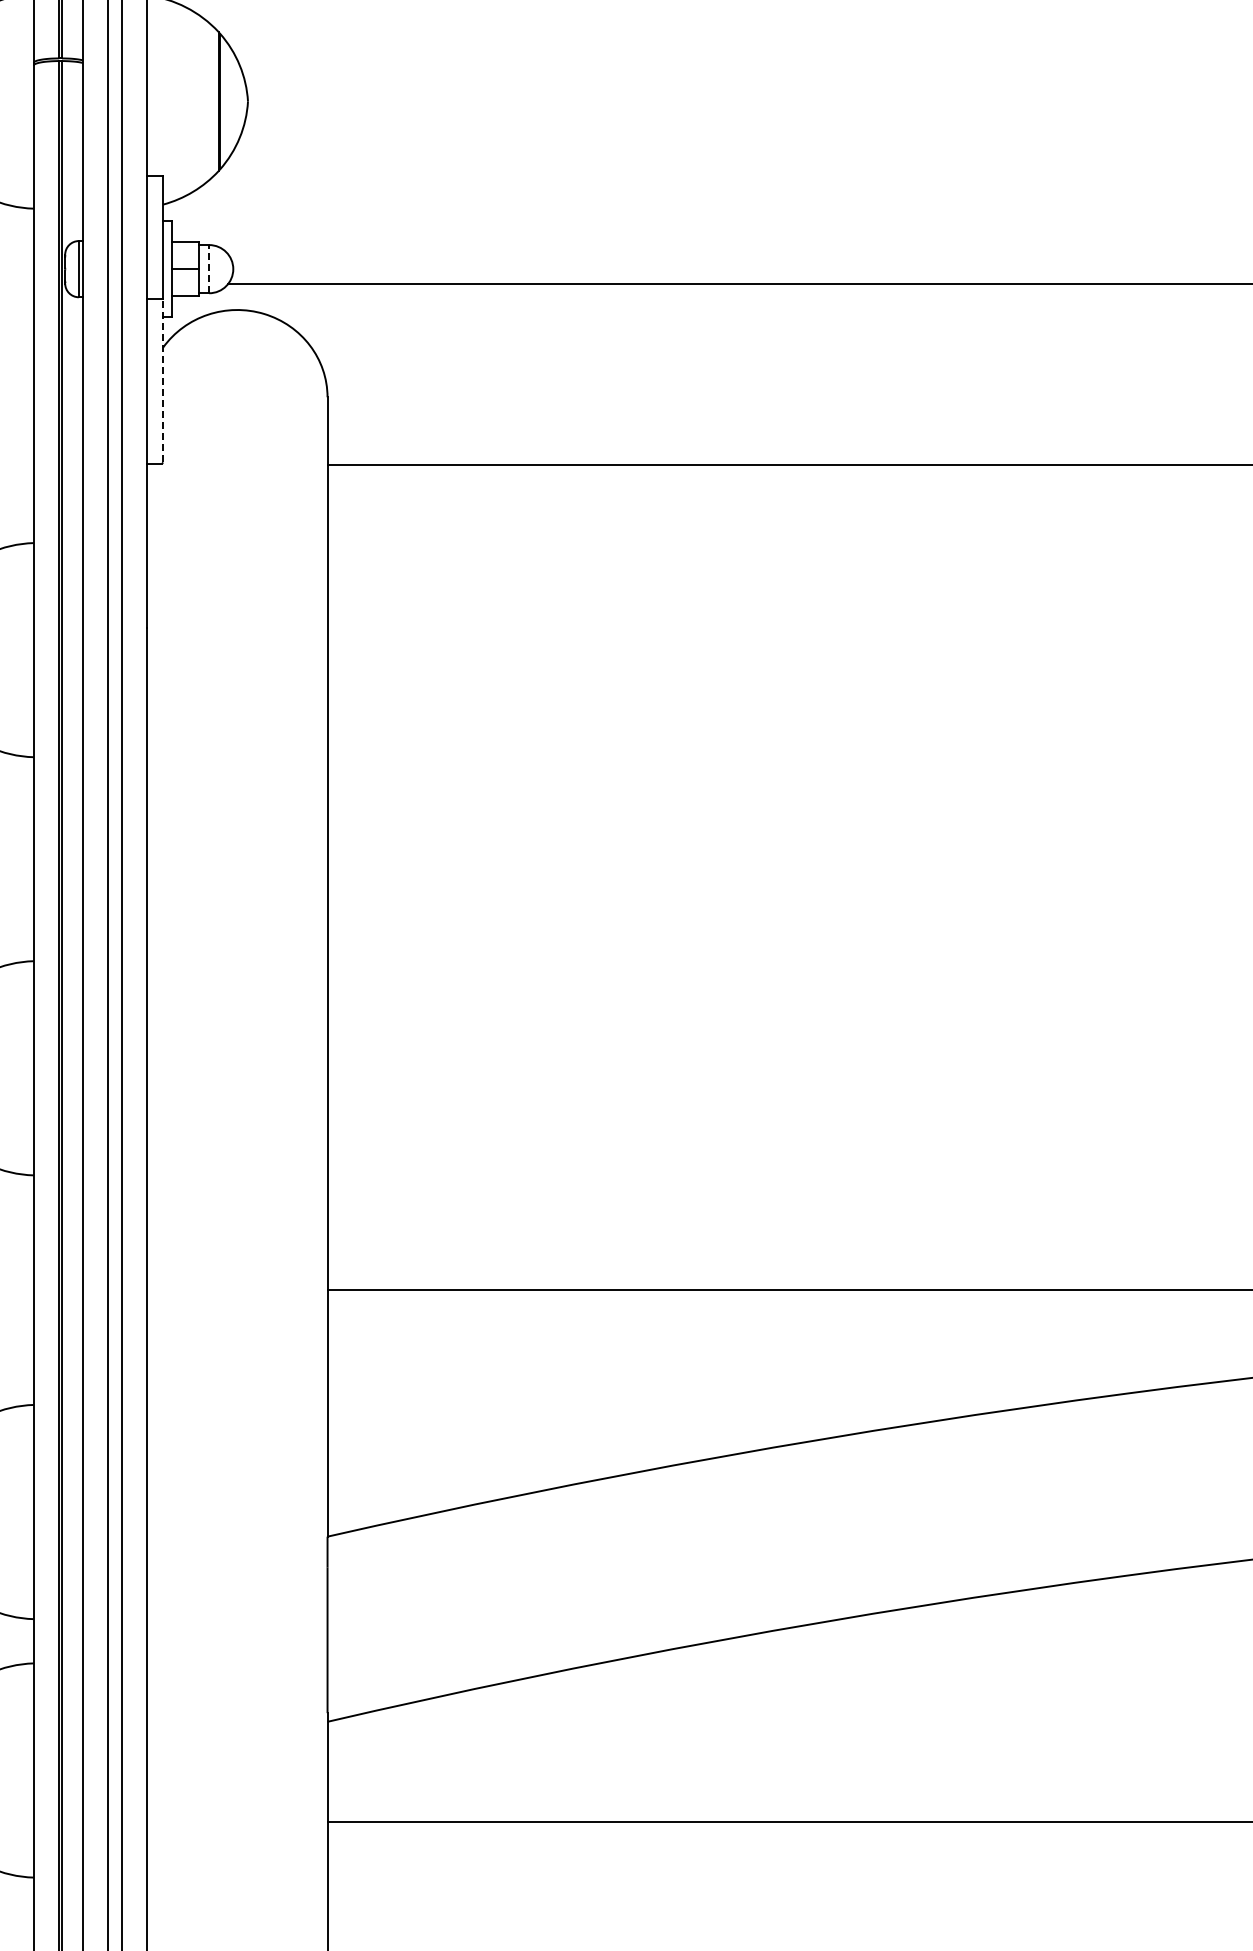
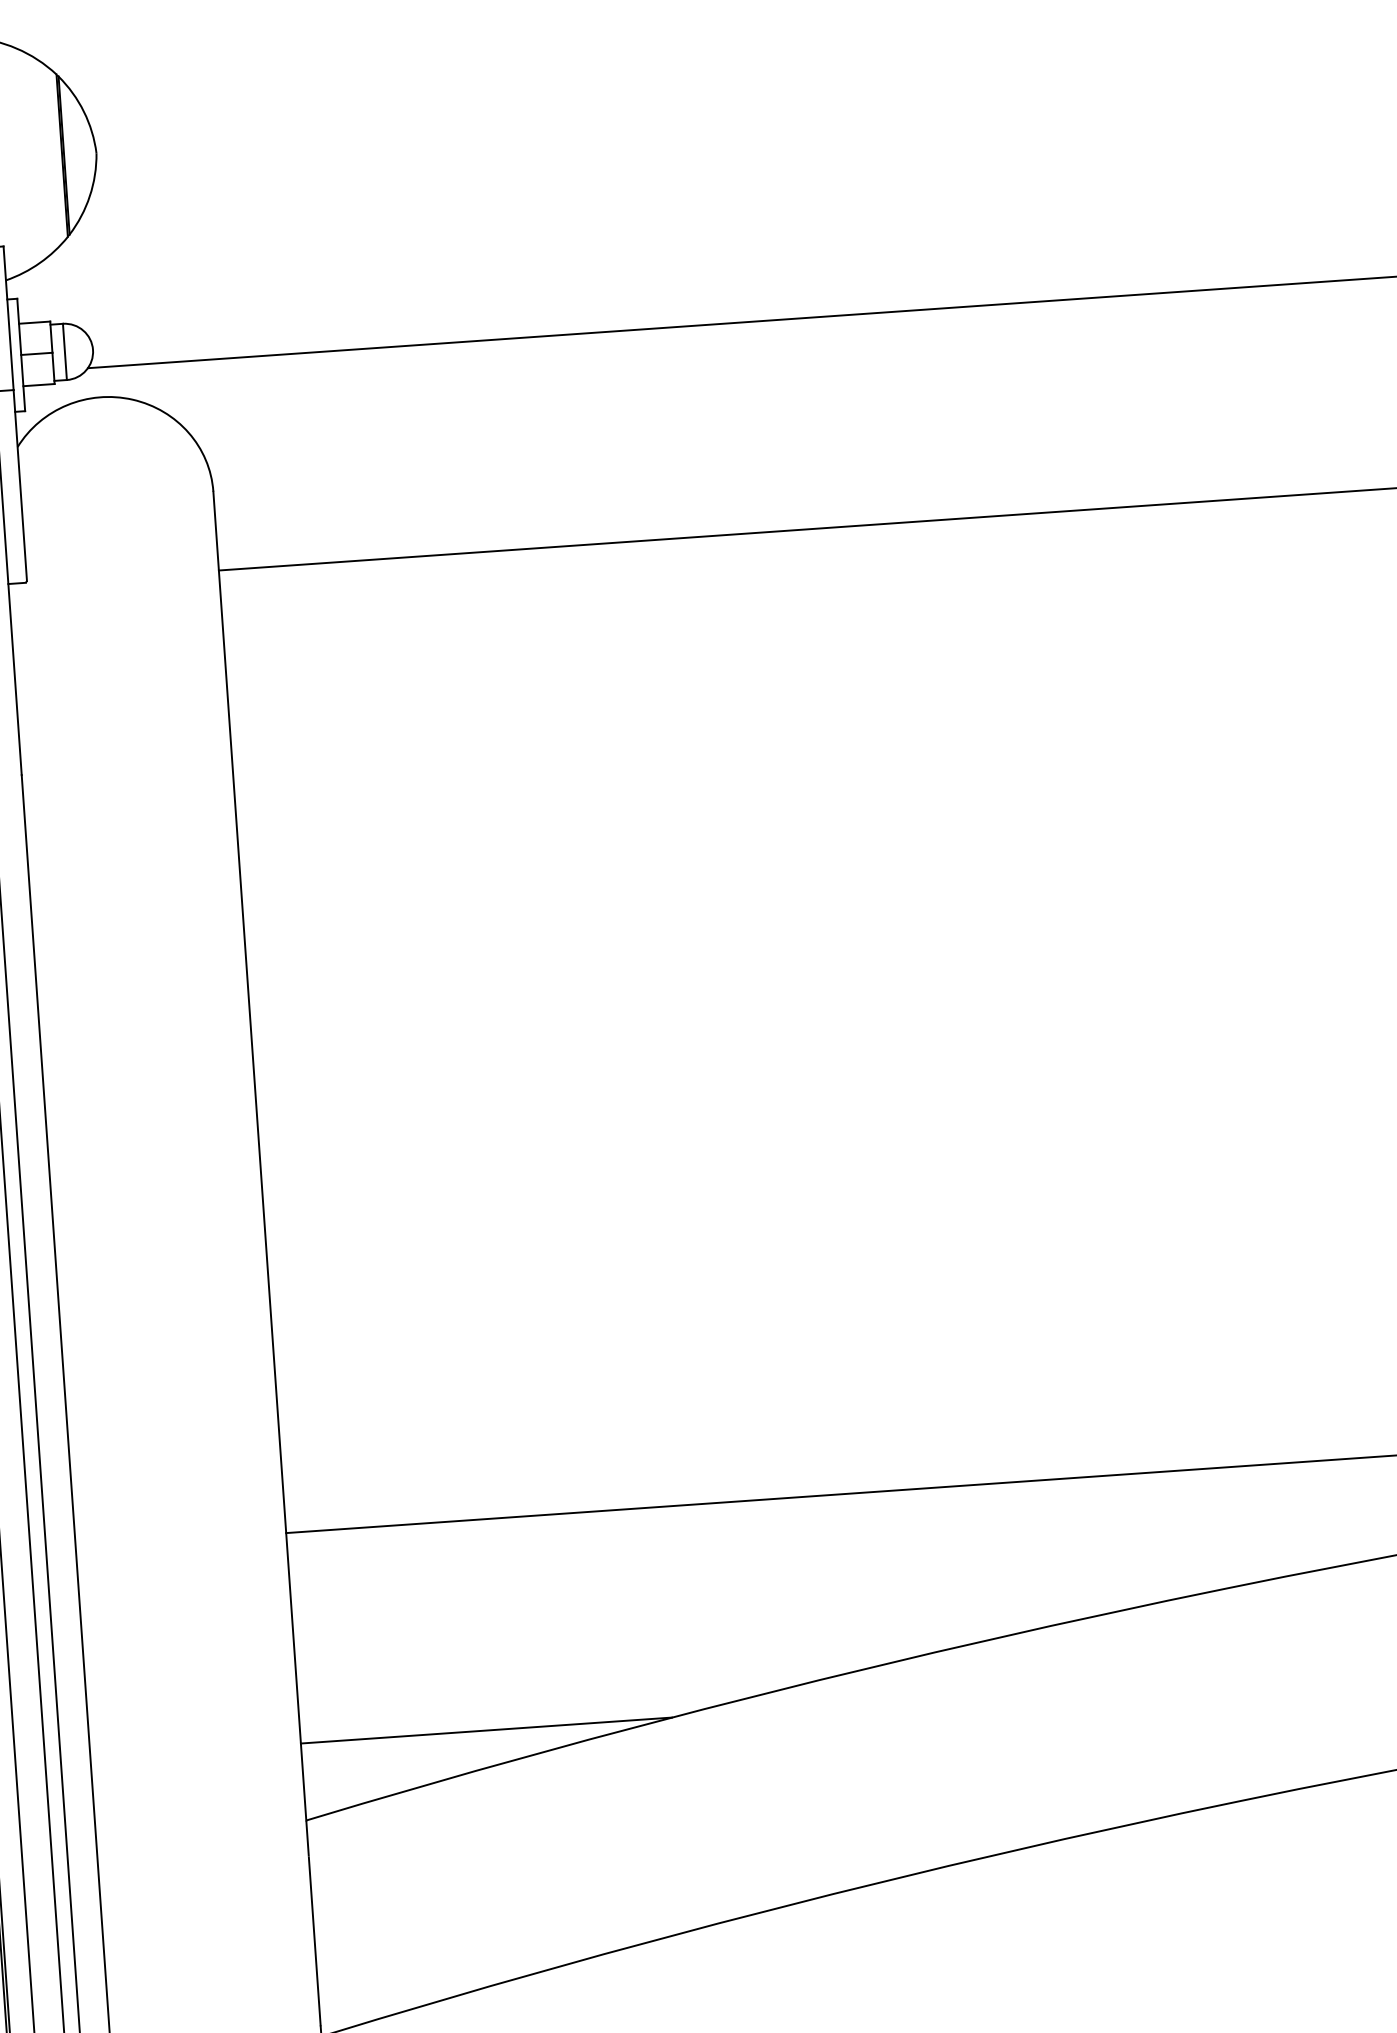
line: (209, 268) -> (65, 351), dashed -> solid
line: (163, 380) -> (20, 485), dashed -> solid
line: (486, 1470) -> (486, 1730), added

